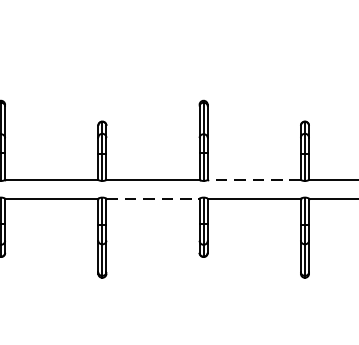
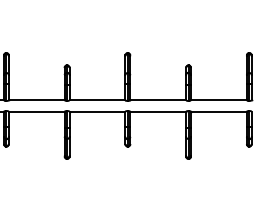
line: (254, 180) -> (158, 100), dashed -> solid
line: (153, 198) -> (97, 111), dashed -> solid

